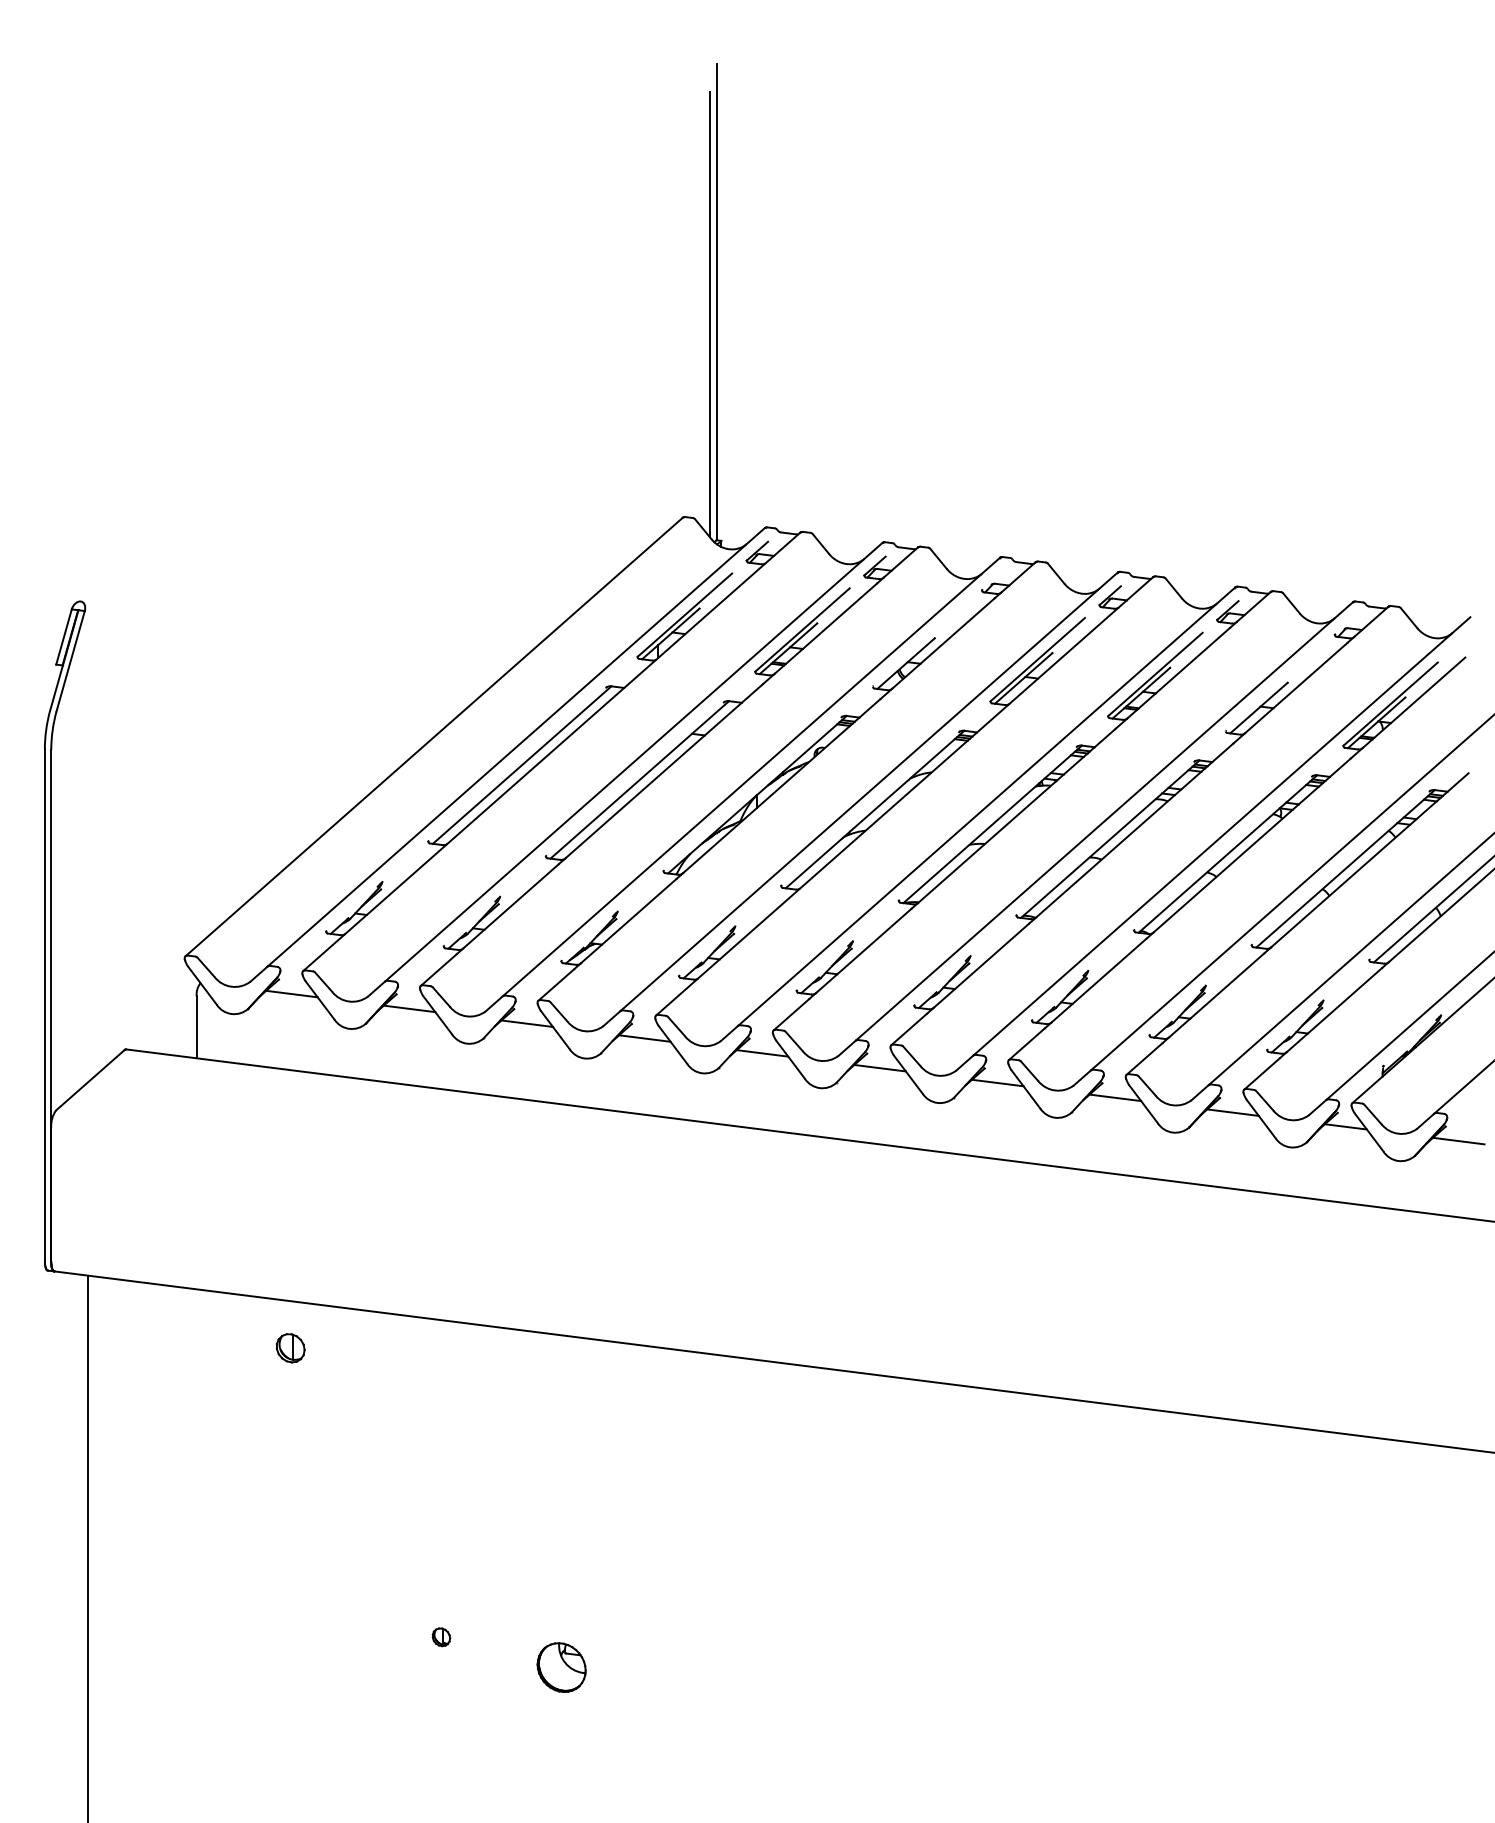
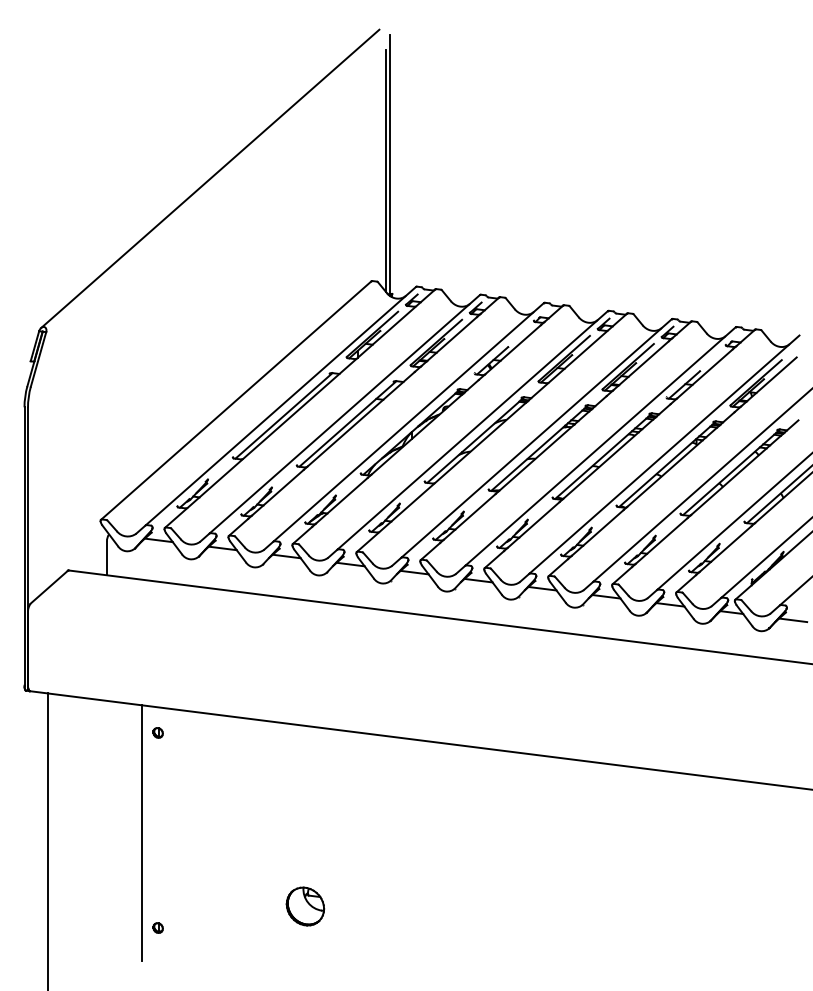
line: (386, 328) -> (210, 178), added
part: (289, 1347) -> (157, 732), size x0.62
line: (260, 1533) -> (141, 833), added
part: (440, 1636) -> (157, 927), moved
part: (561, 1667) -> (305, 906), size x1.43

